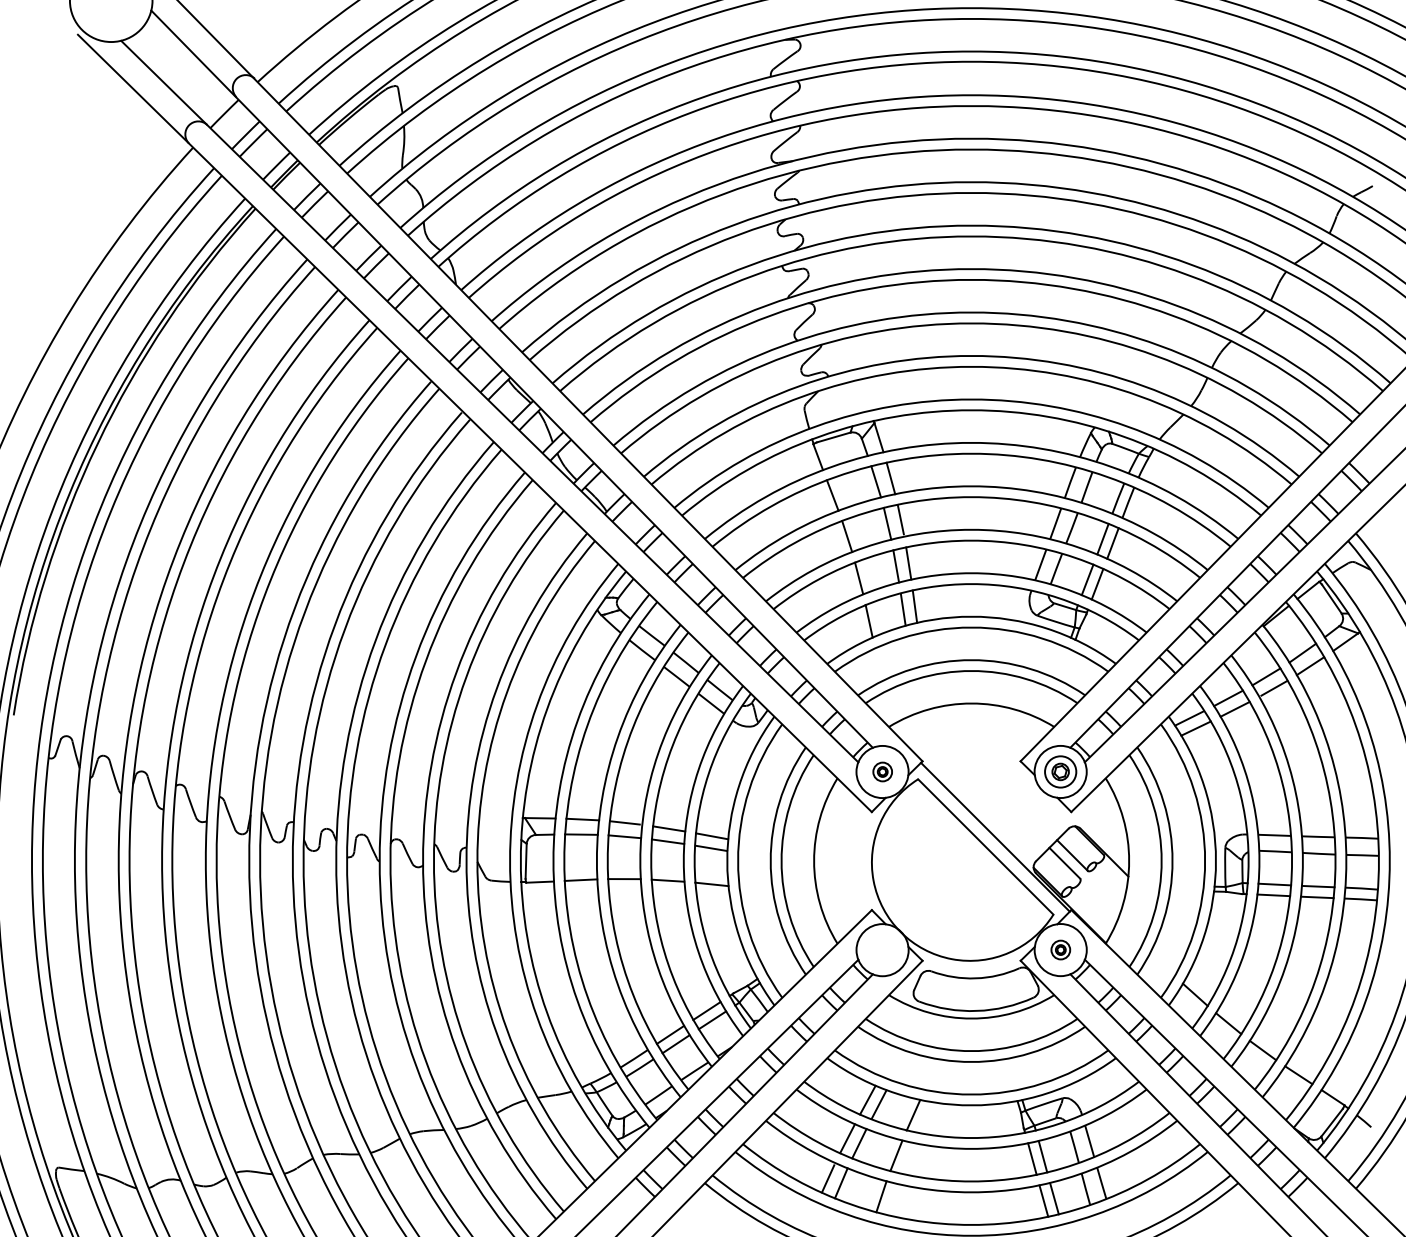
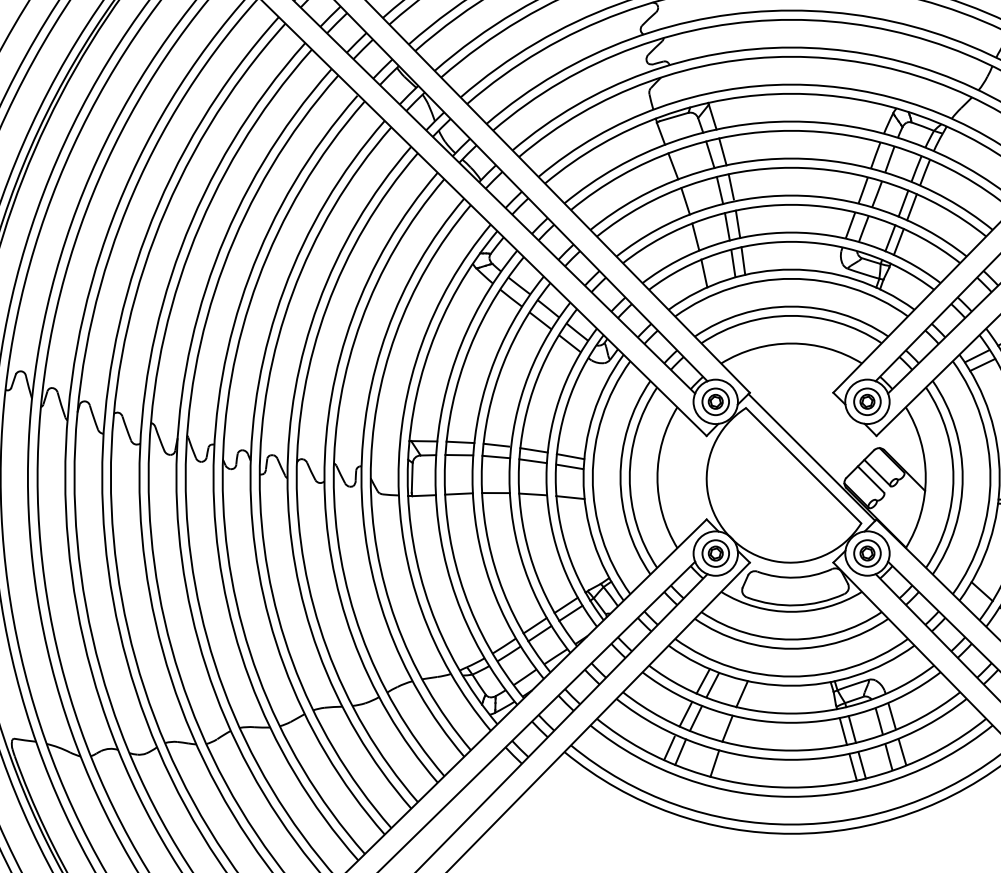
part: (882, 771) -> (715, 401), size x1.67
part: (882, 949) -> (715, 553), added
part: (1060, 949) -> (867, 553), size x1.67

